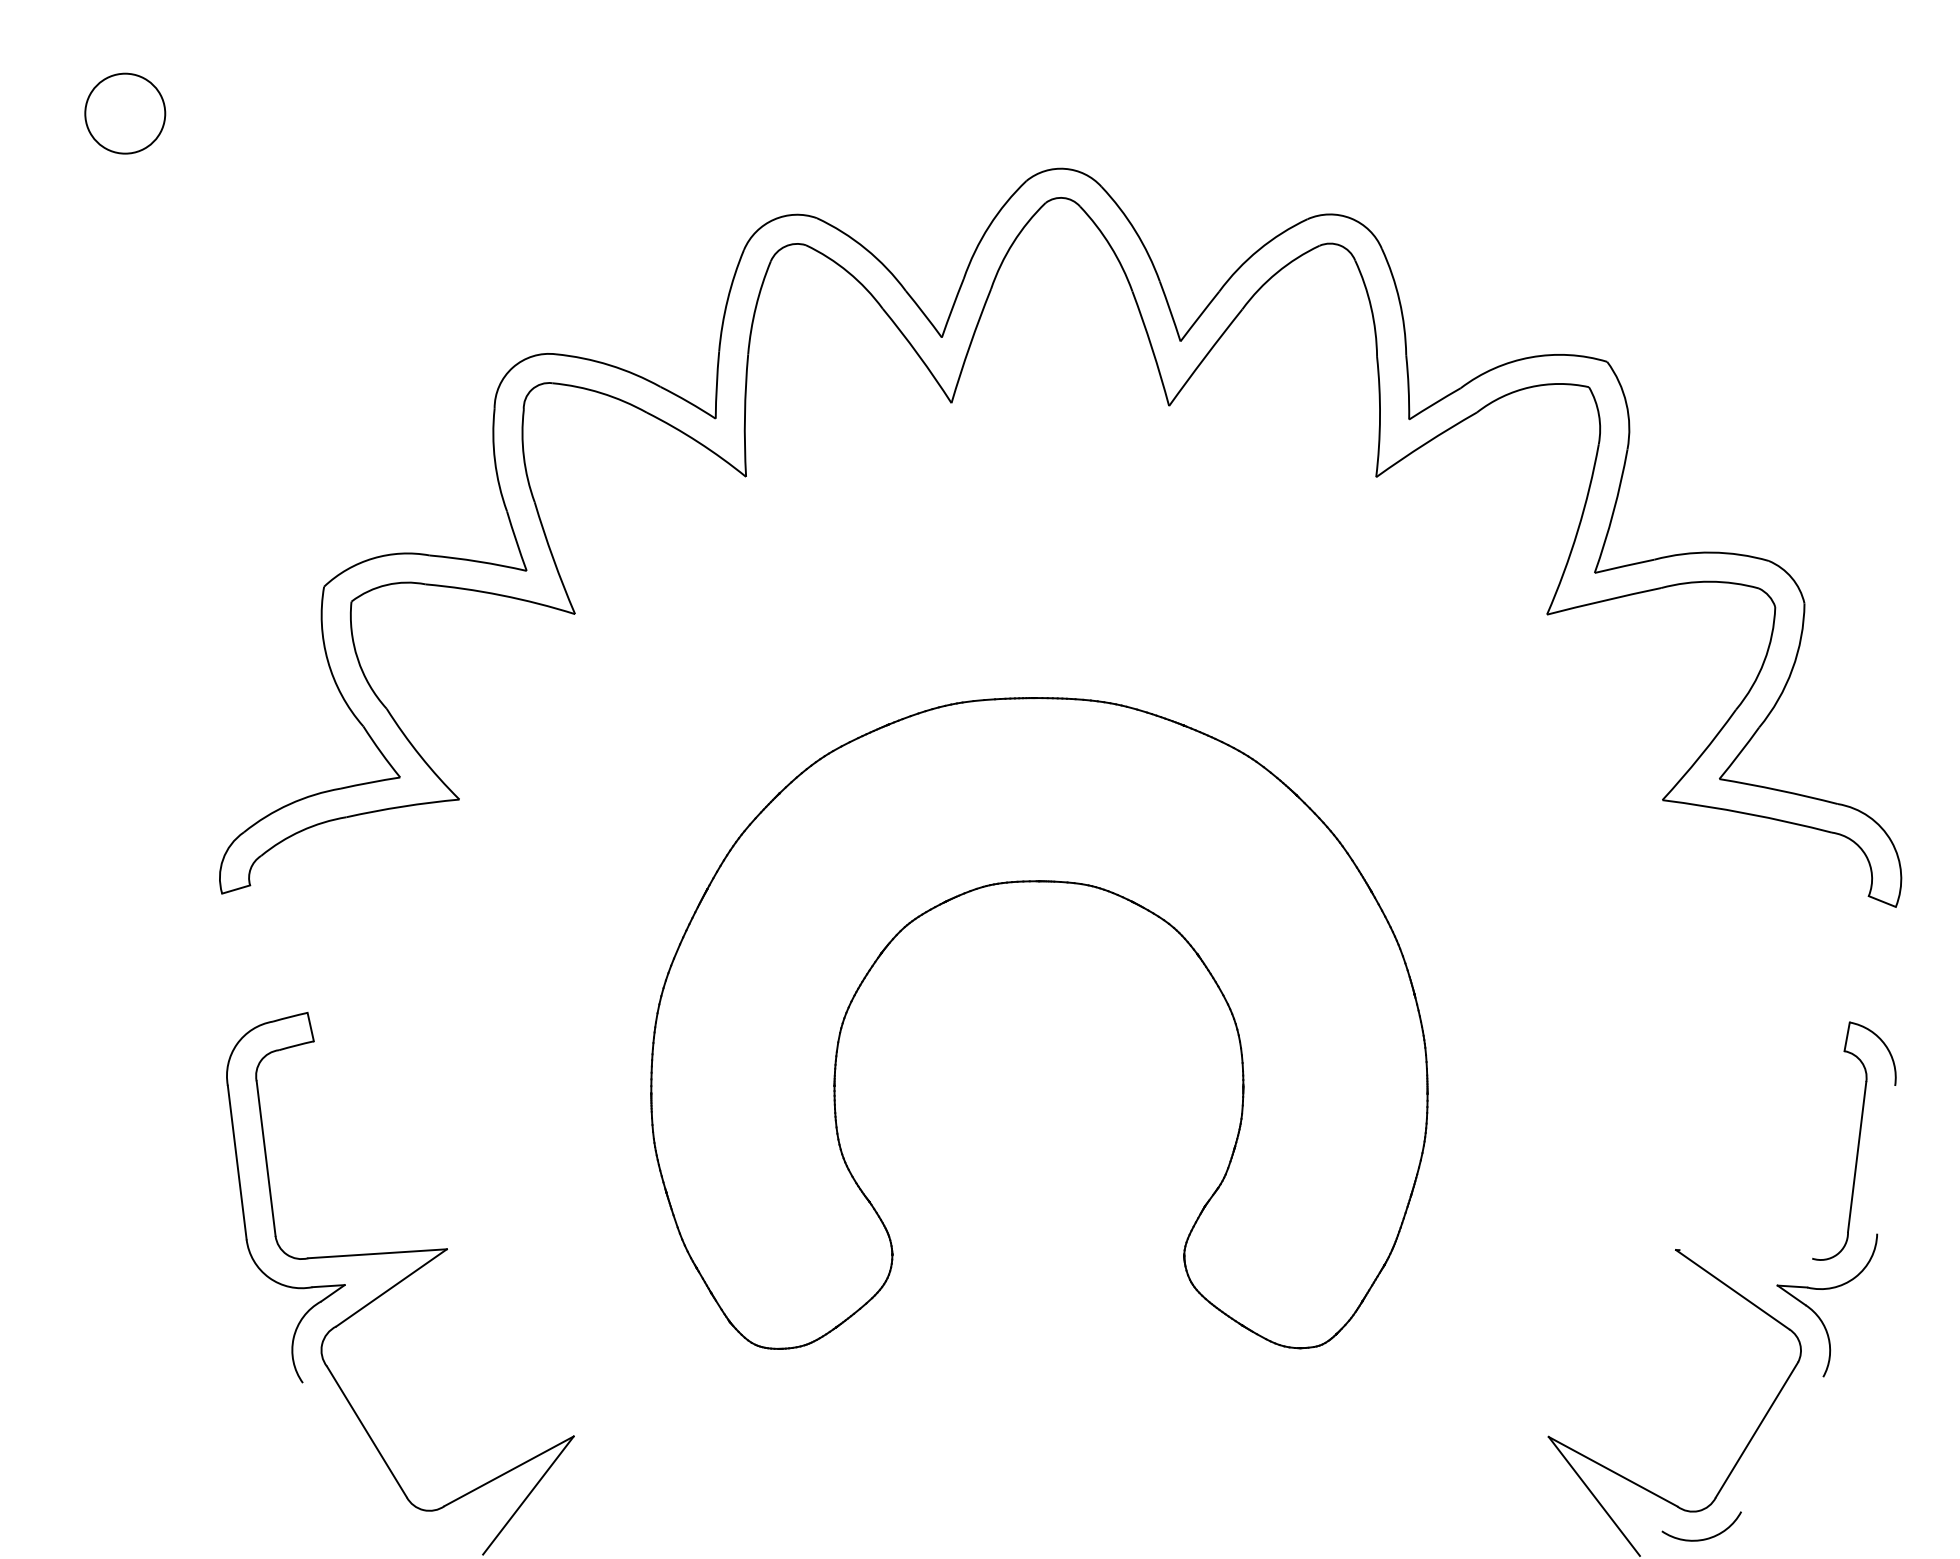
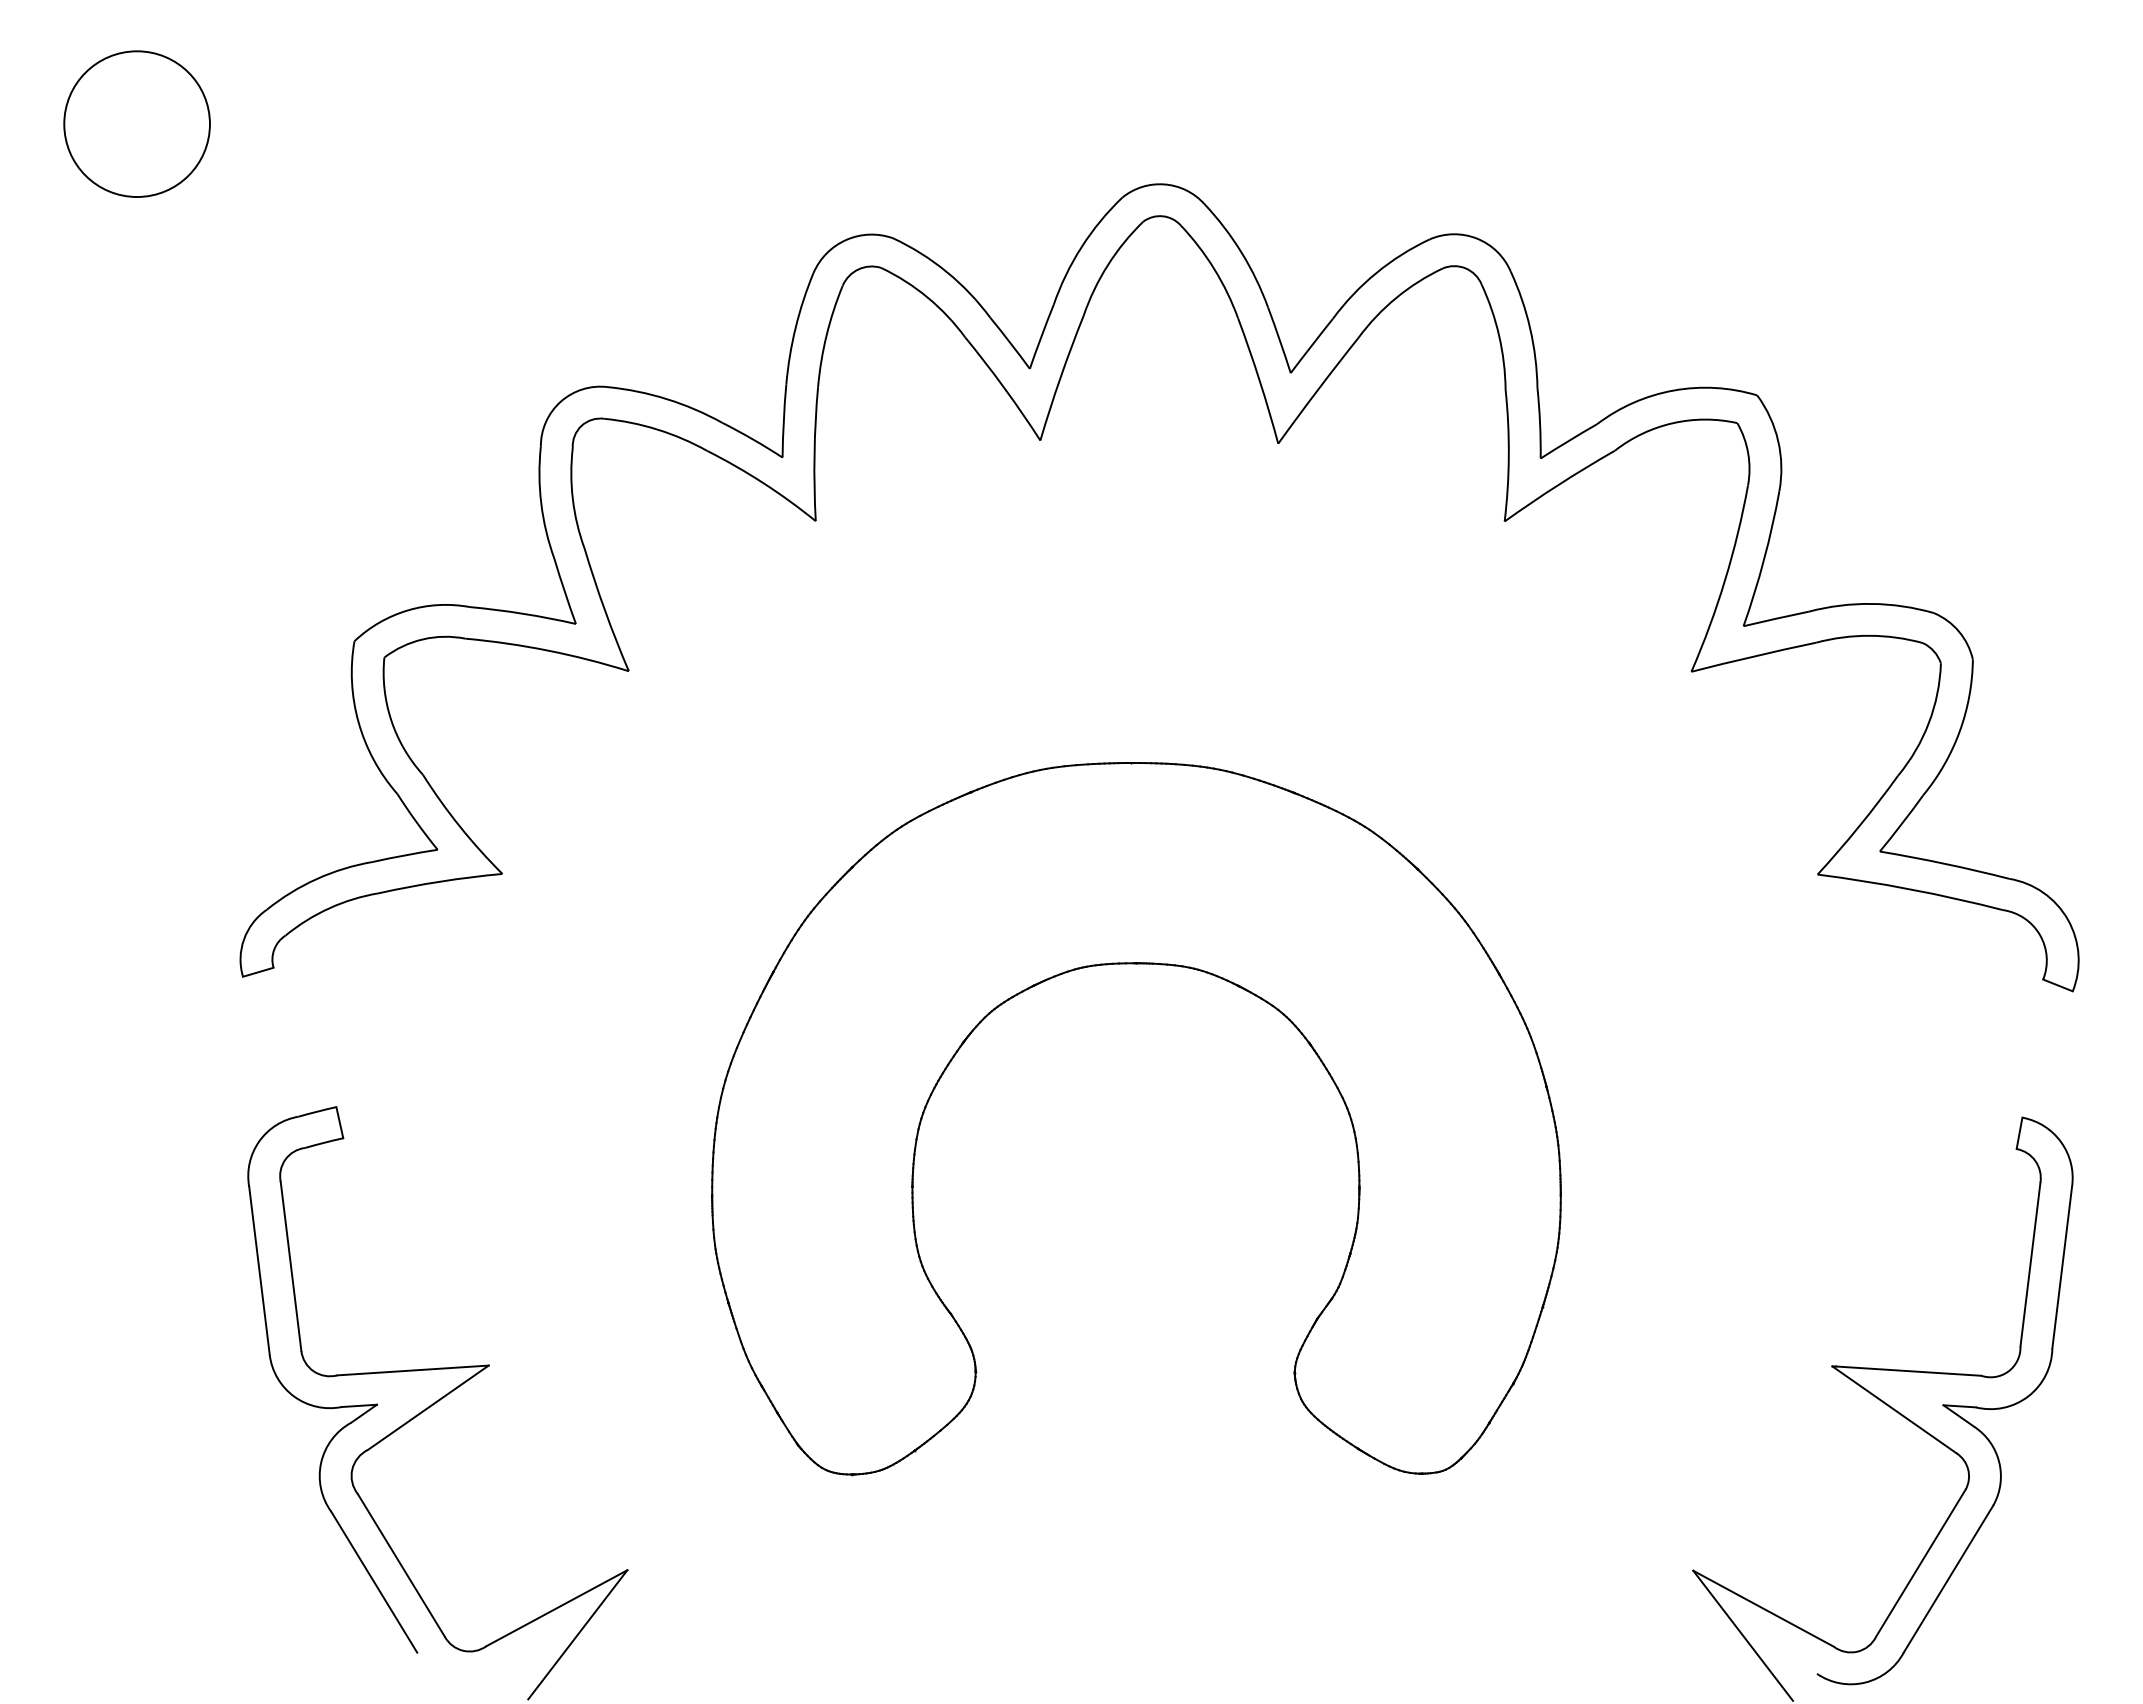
circle: (124, 113) -> (136, 123), size x1.67
line: (1886, 1159) -> (2062, 1267), added
line: (1745, 1253) -> (1908, 1370), added
line: (1782, 1444) -> (1948, 1578), added
line: (342, 1446) -> (374, 1581), added

